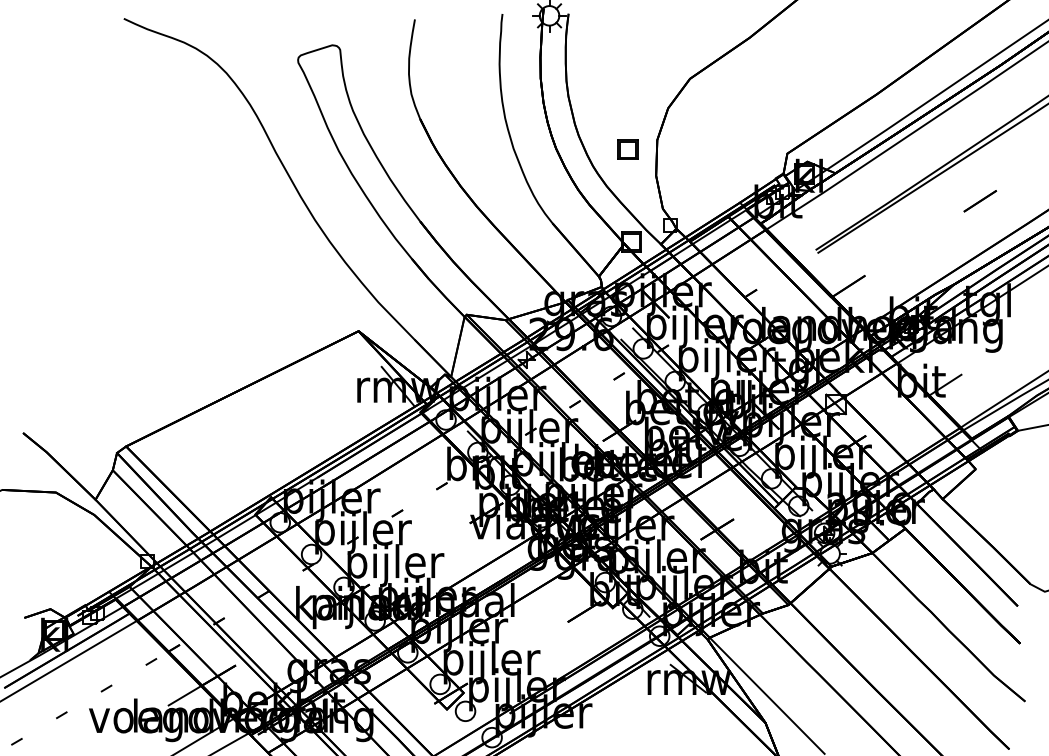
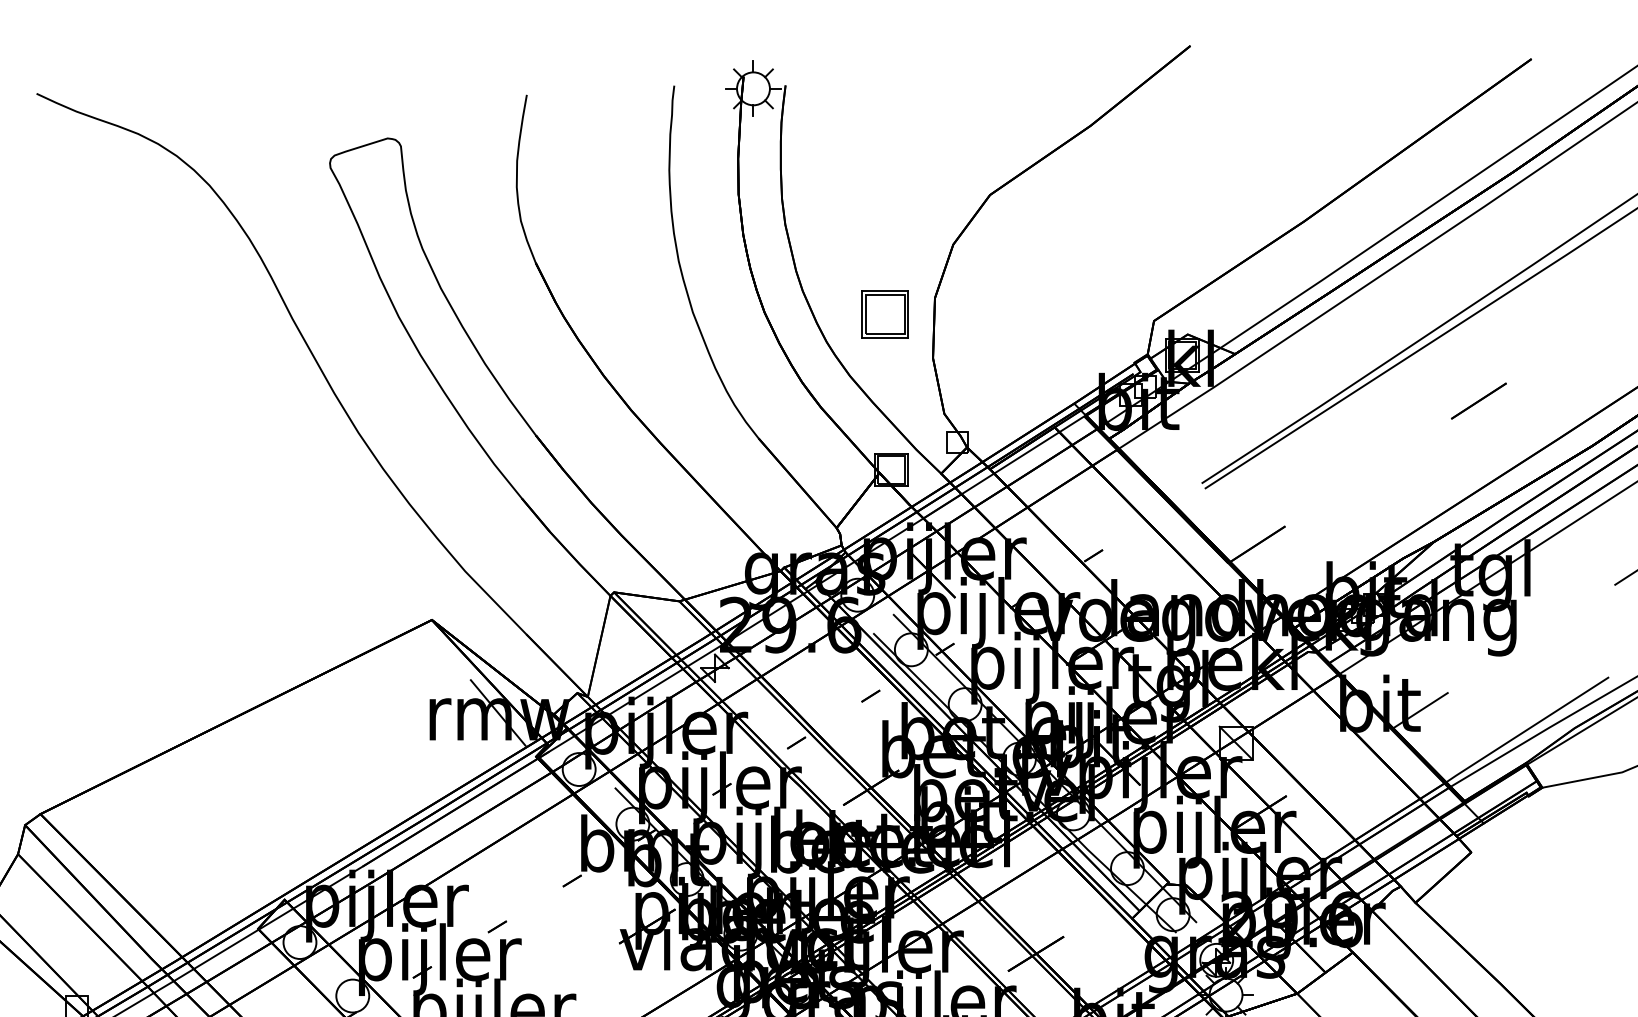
part: (627, 149) -> (884, 313), size x1.4

